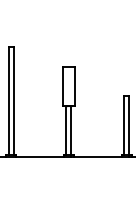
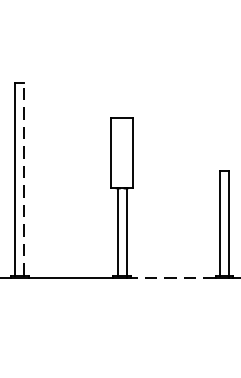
line: (13, 100) -> (23, 178), solid -> dashed
line: (97, 156) -> (172, 277), solid -> dashed

